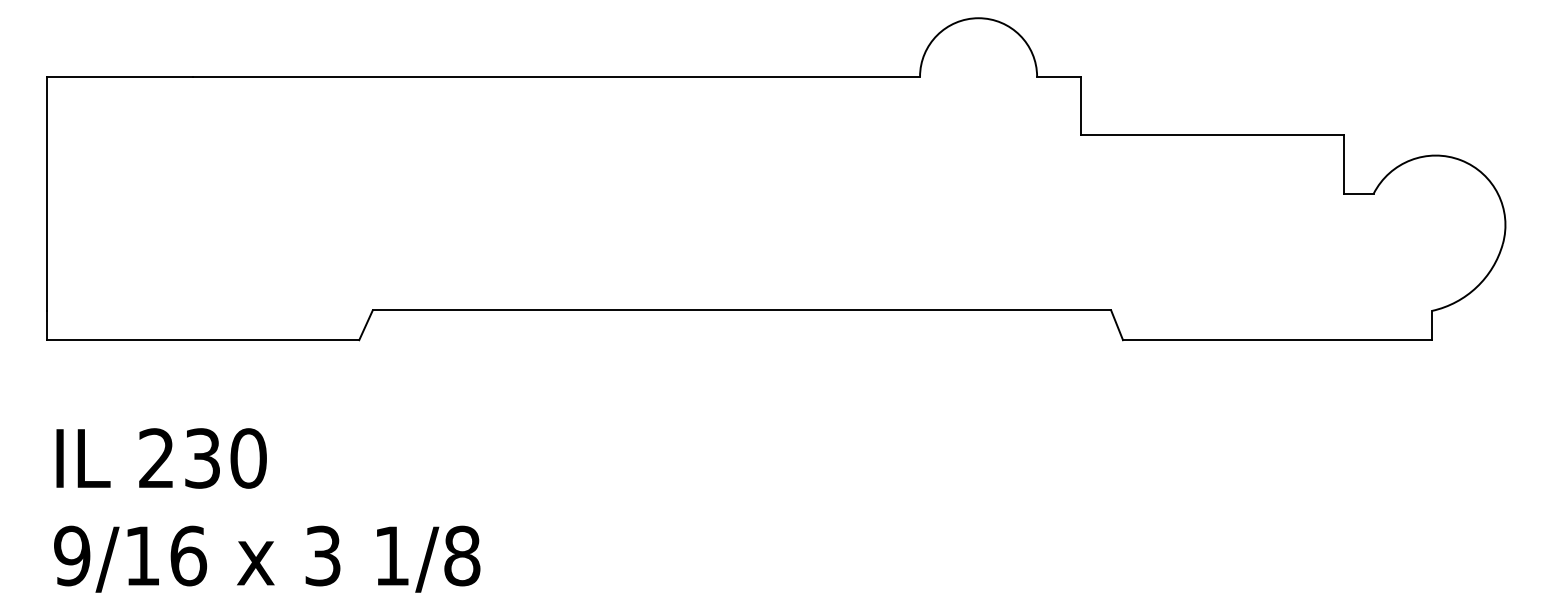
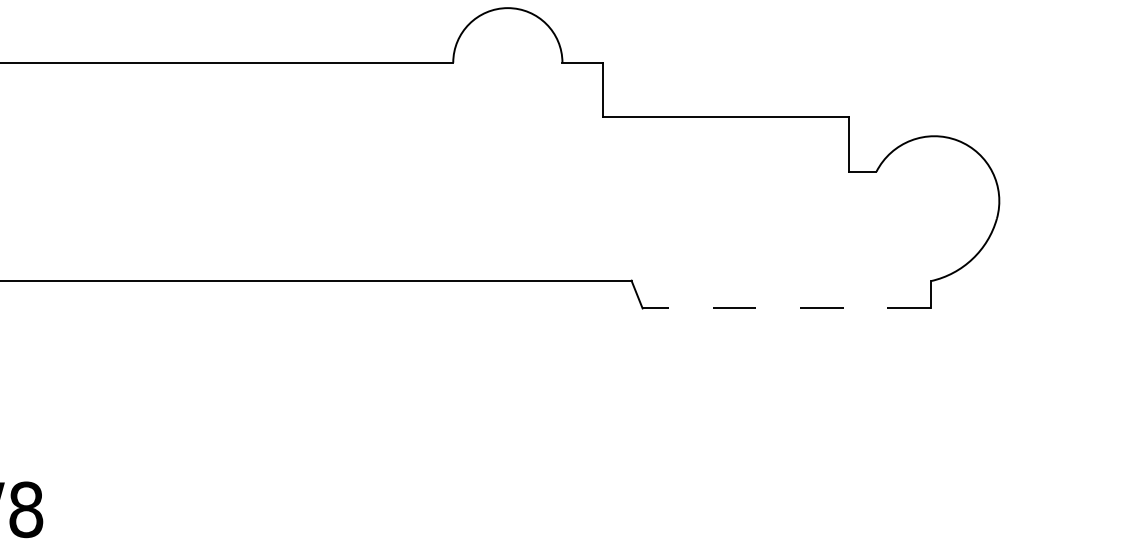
line: (1277, 340) -> (786, 308), solid -> dashed

